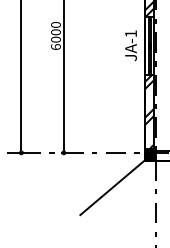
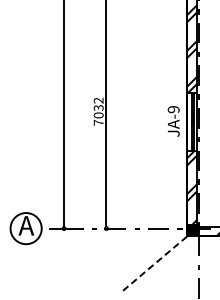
text: (130, 33) -> (173, 109), JA-1 -> JA-9
text: (55, 35) -> (98, 111), 6000 -> 7032
line: (112, 187) -> (155, 263), solid -> dashed

